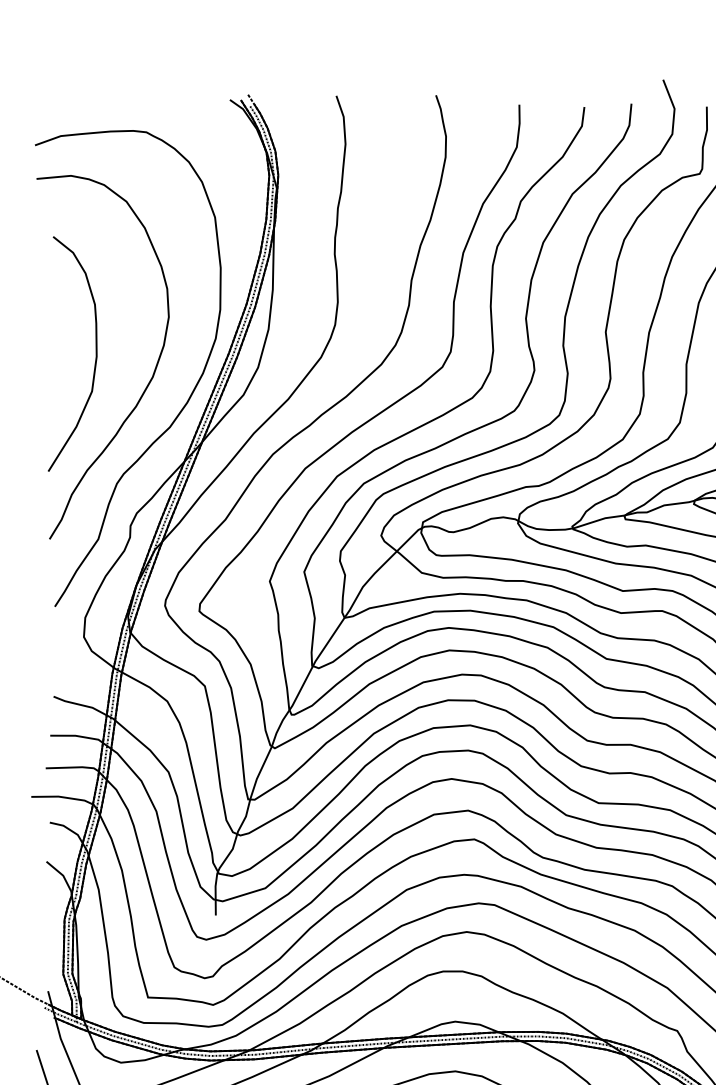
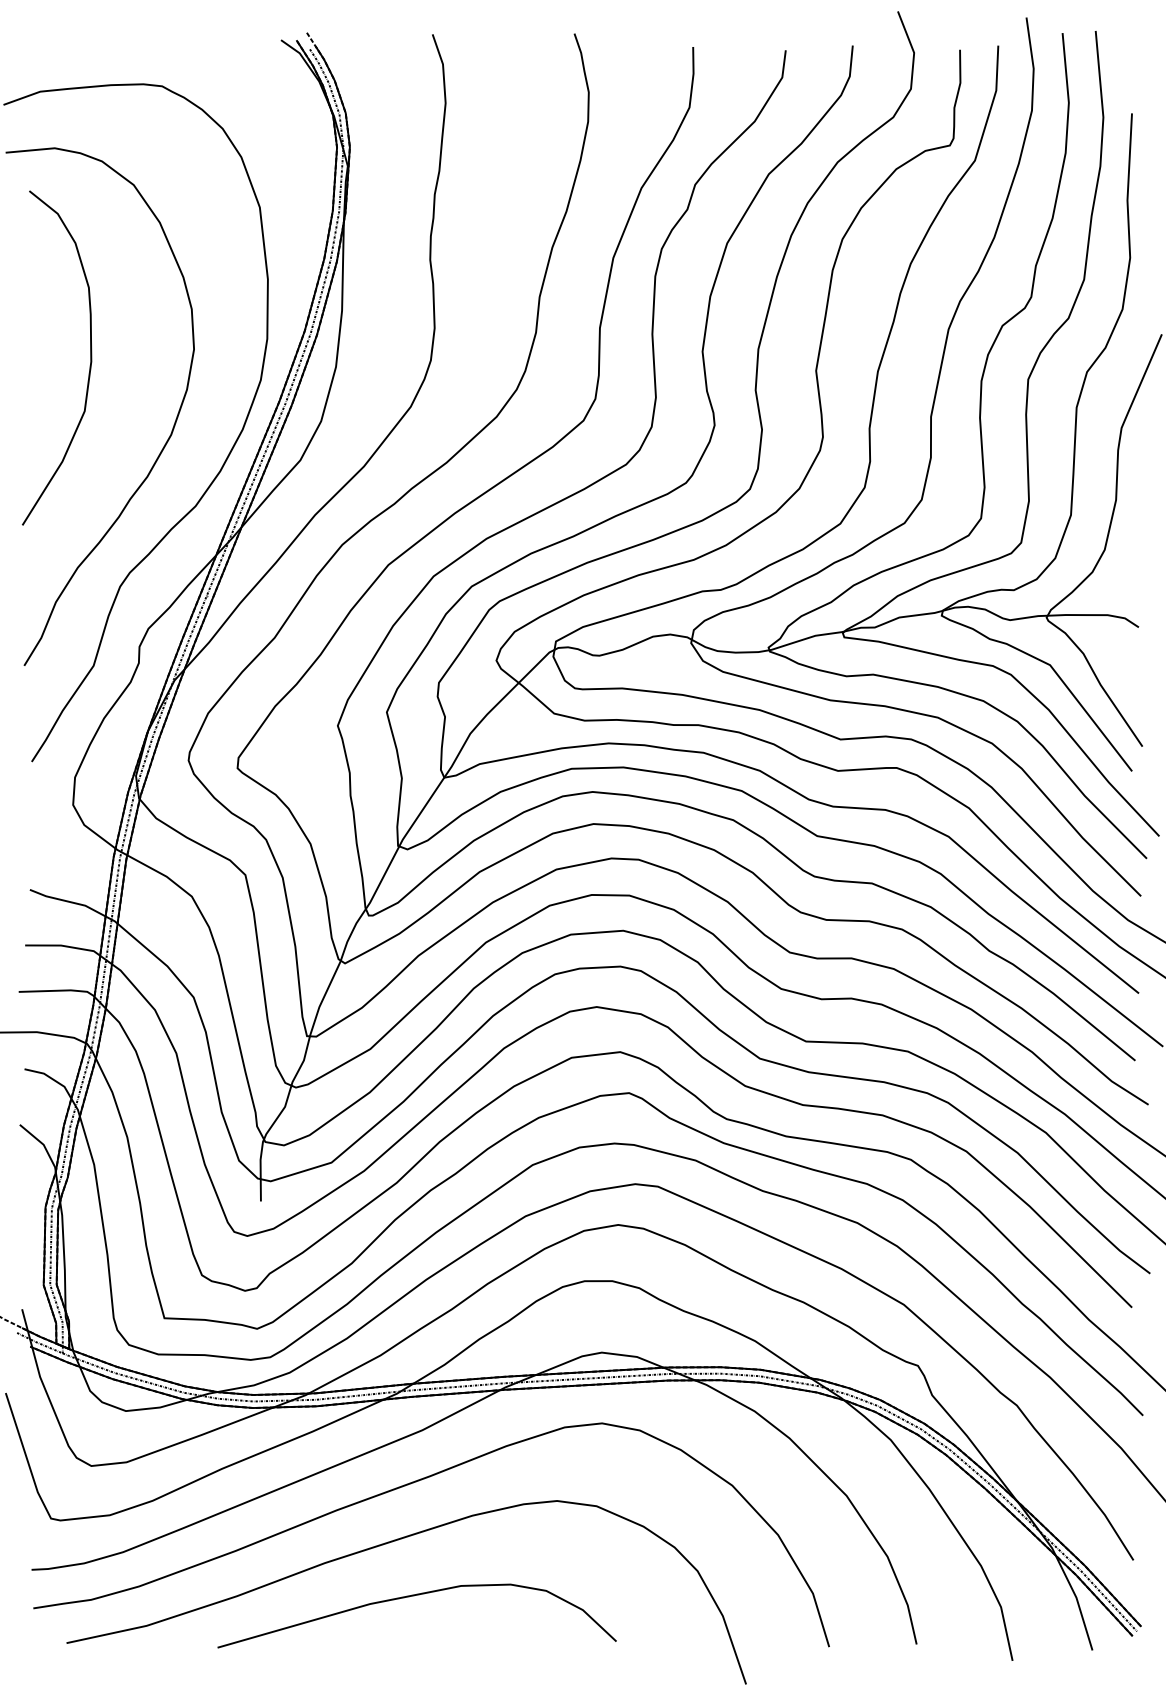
curve: (95, 359) -> (89, 365), moved

